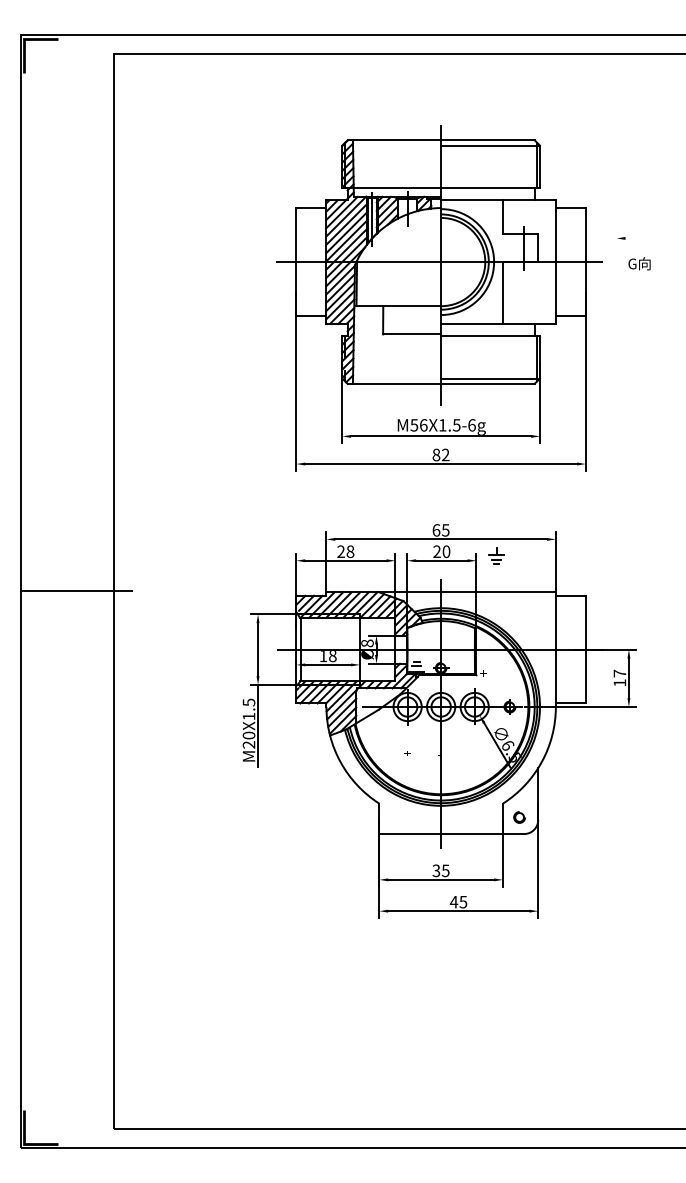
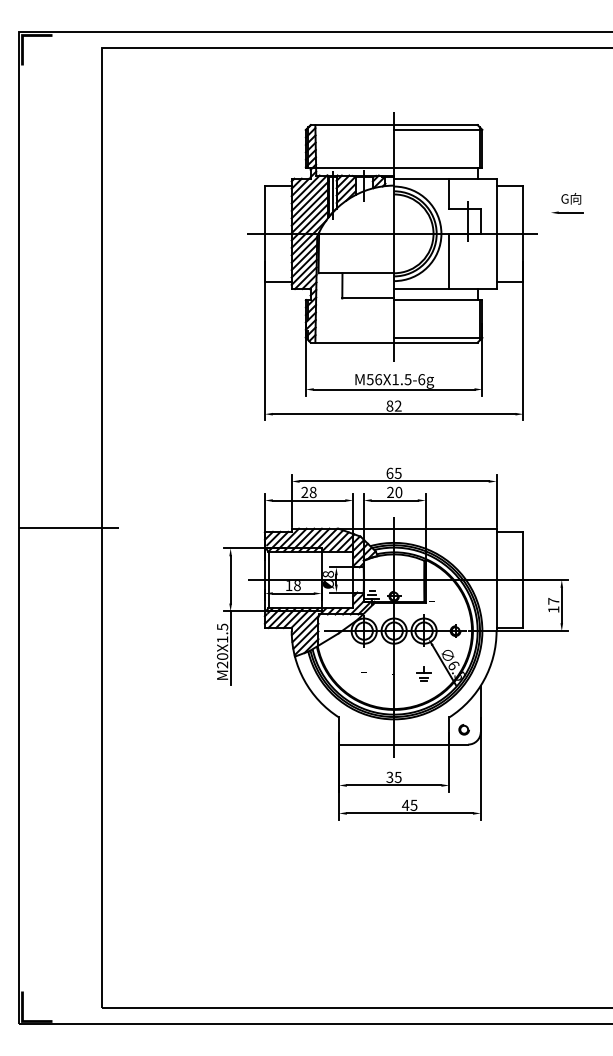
line: (638, 238) -> (570, 212), added
text: (639, 263) -> (571, 198), moved
part: (496, 555) -> (423, 673), moved

